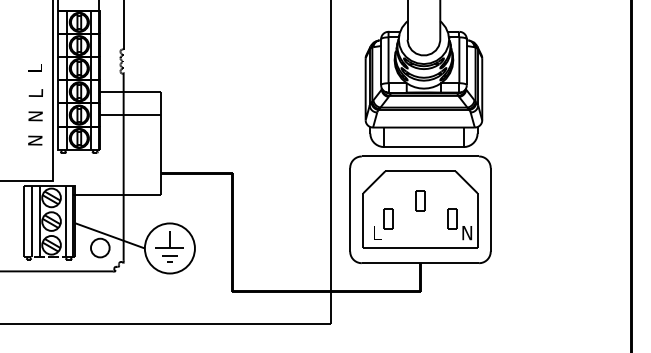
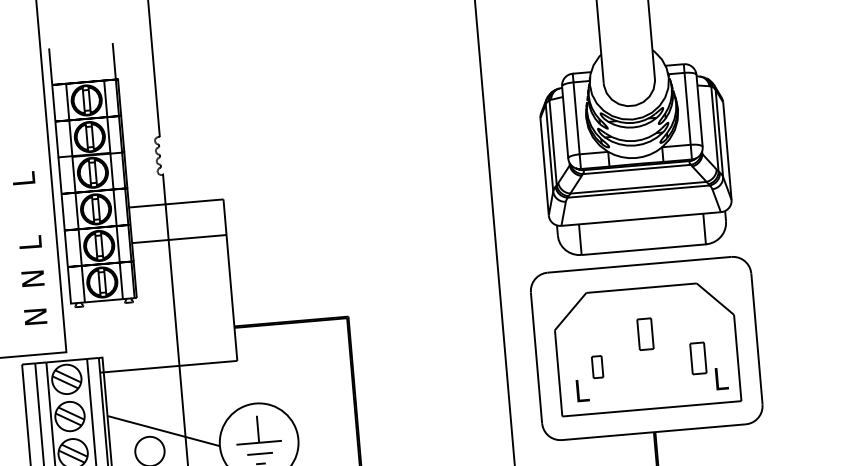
text: (35, 117) -> (32, 280), moved
part: (388, 218) -> (597, 366), size x0.7
text: (467, 233) -> (723, 379), N -> L

